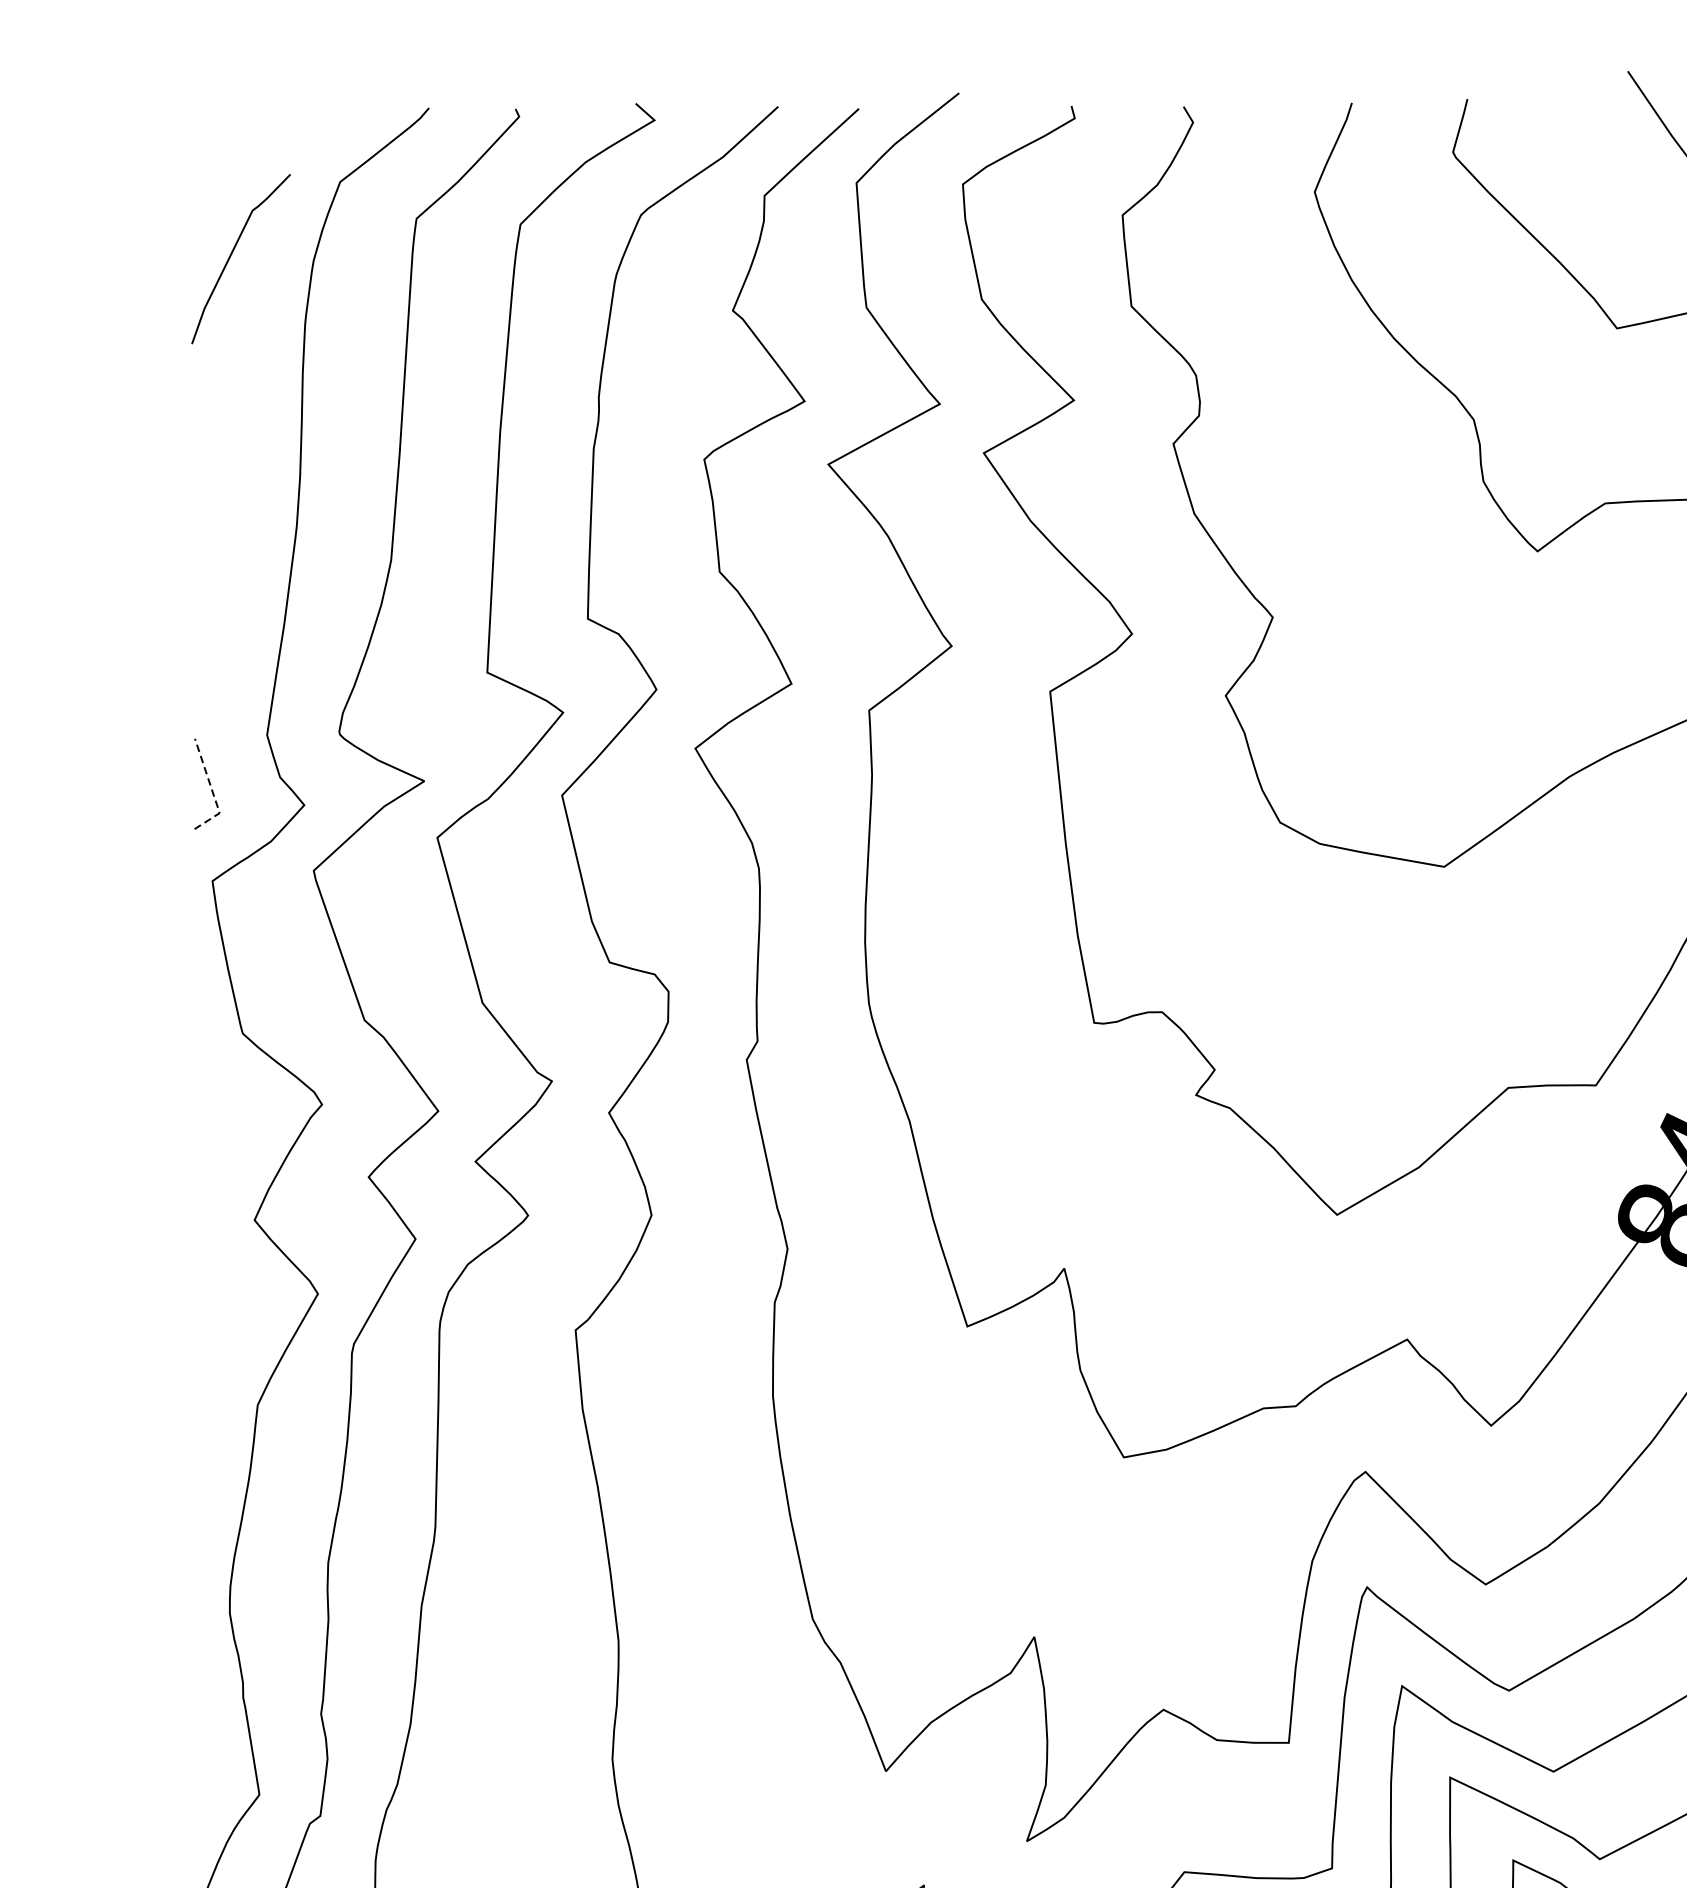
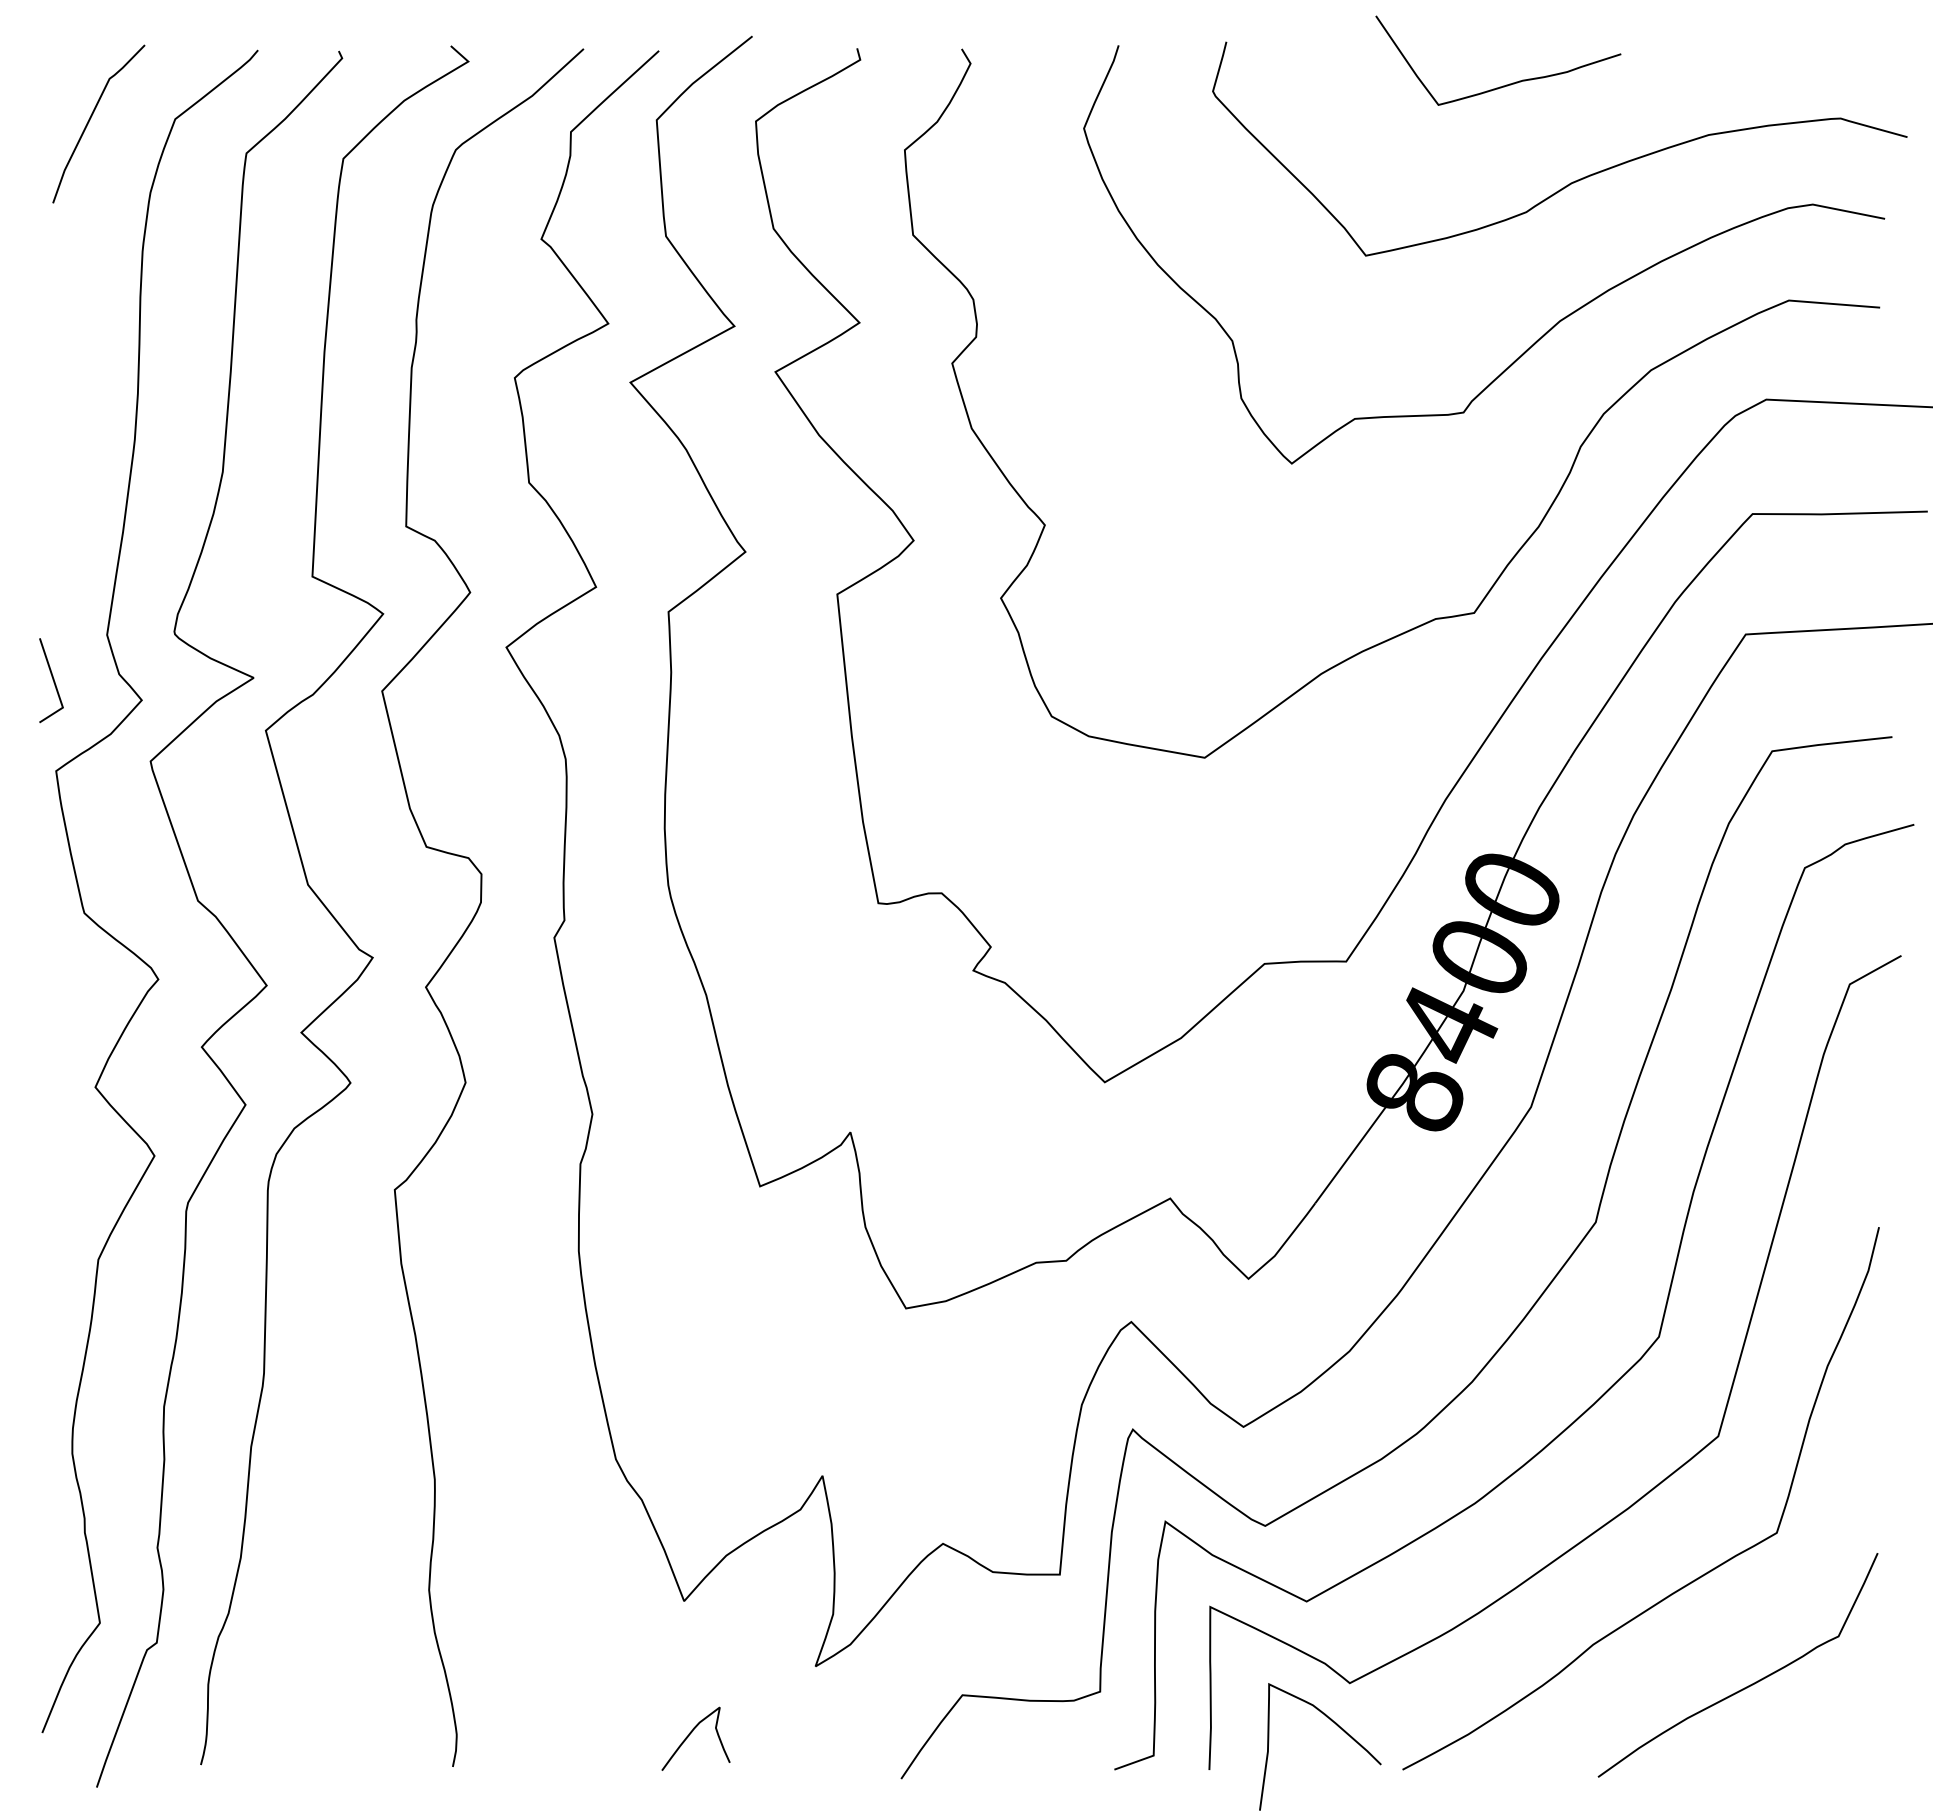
curve: (232, 255) -> (90, 120), moved
line: (212, 791) -> (56, 687), dashed -> solid

